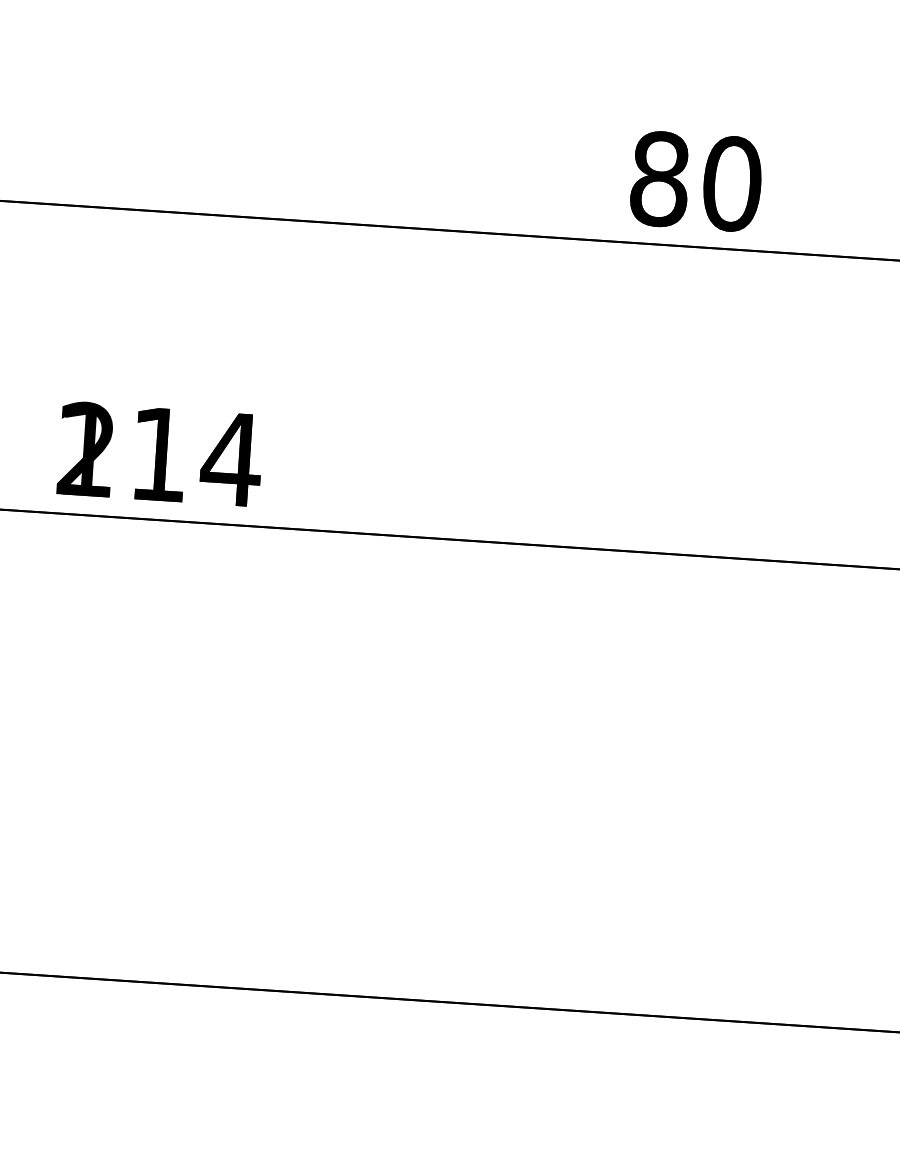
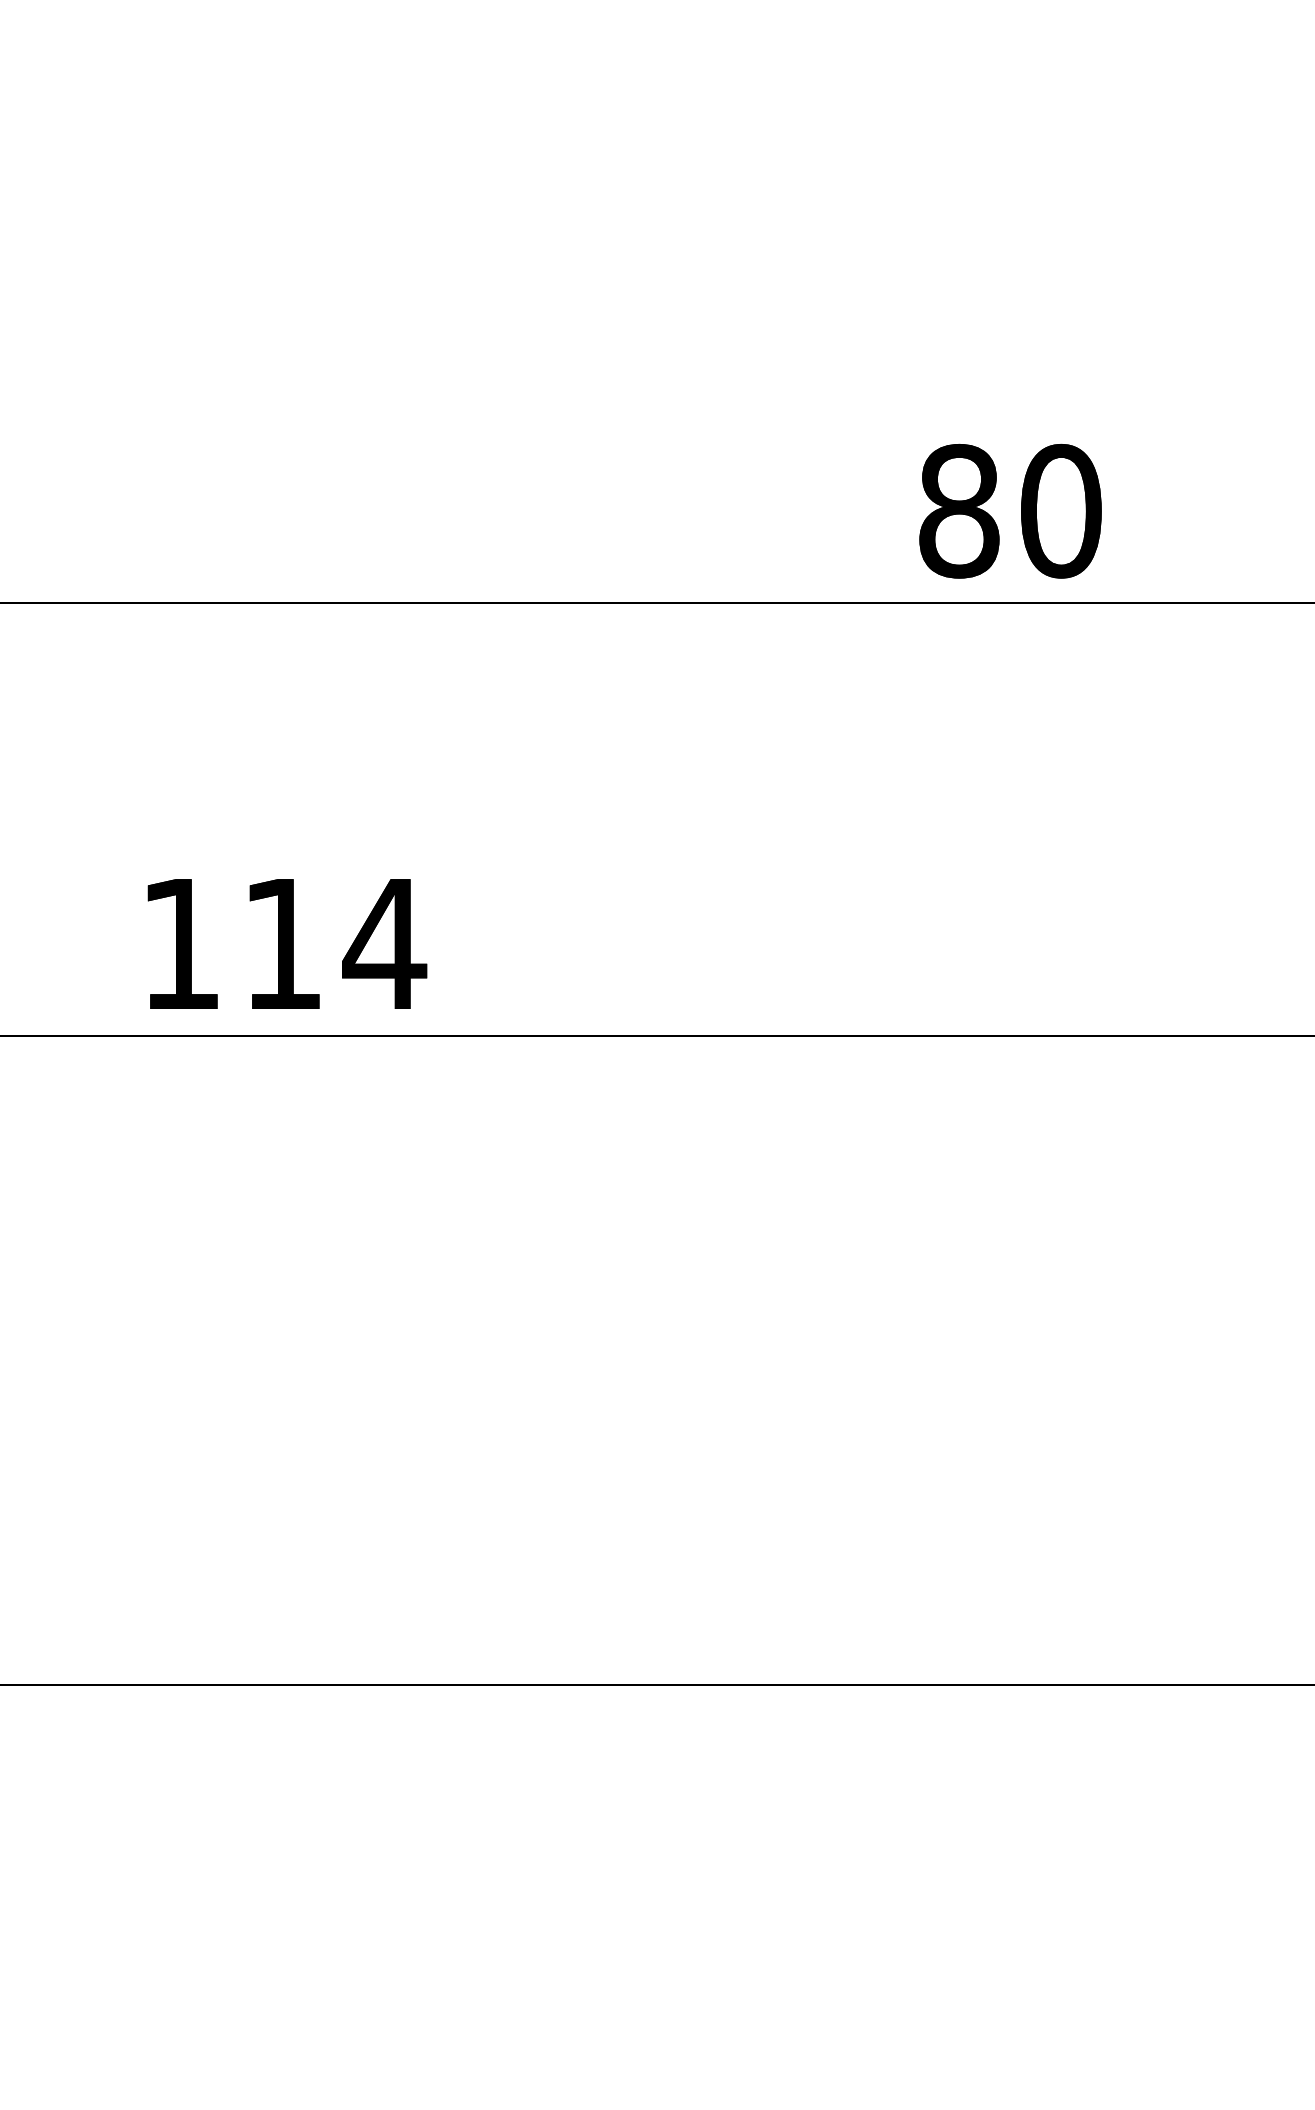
text: (85, 448) -> (179, 942), 214 -> 114

